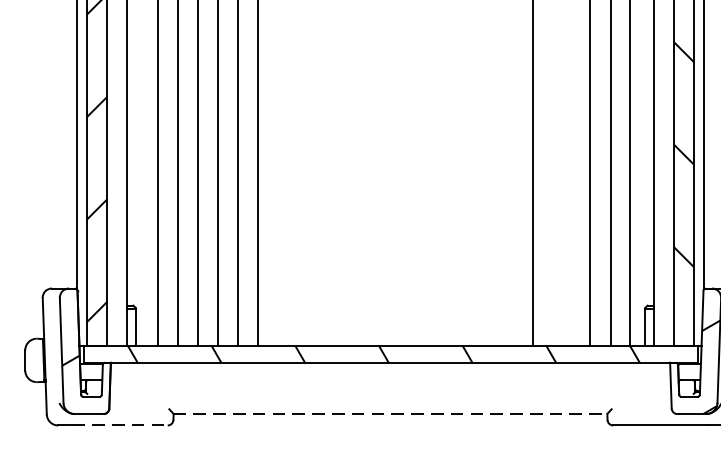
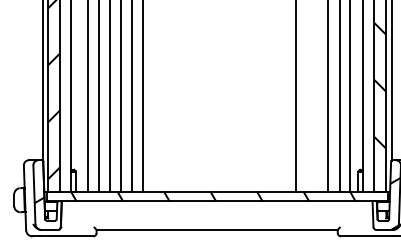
line: (391, 414) -> (217, 230), dashed -> solid
line: (121, 425) -> (67, 236), dashed -> solid

